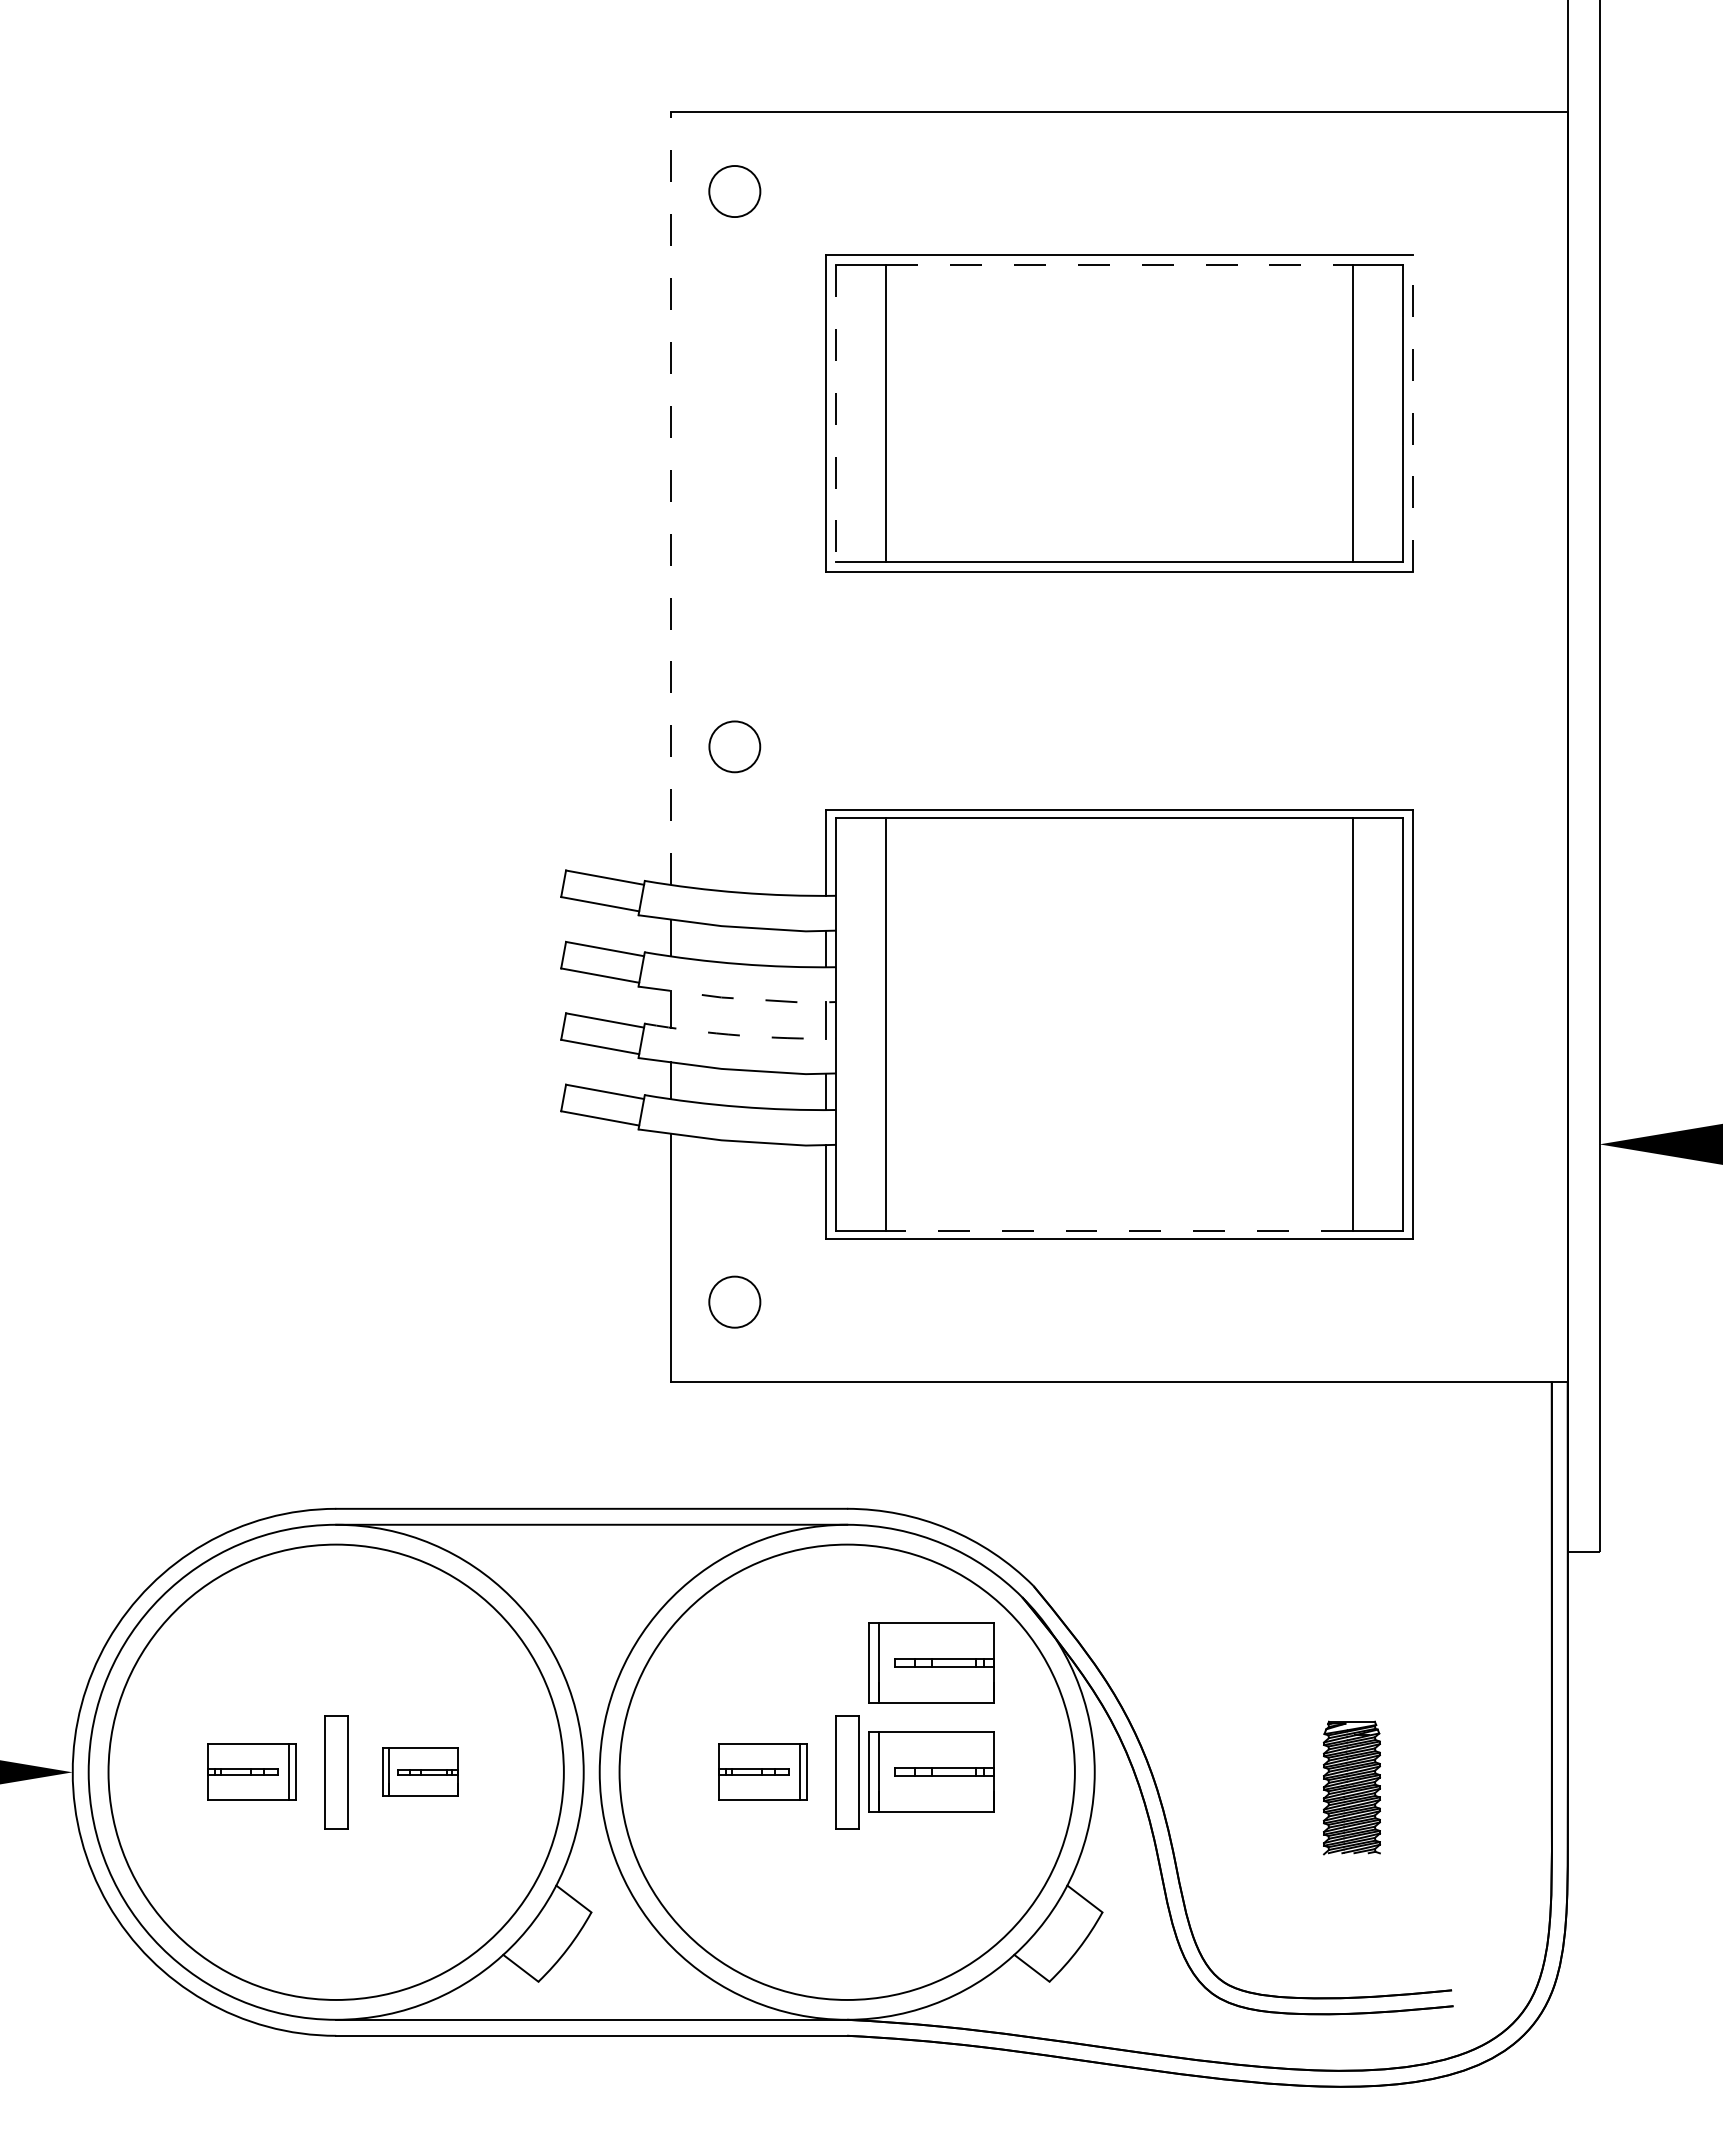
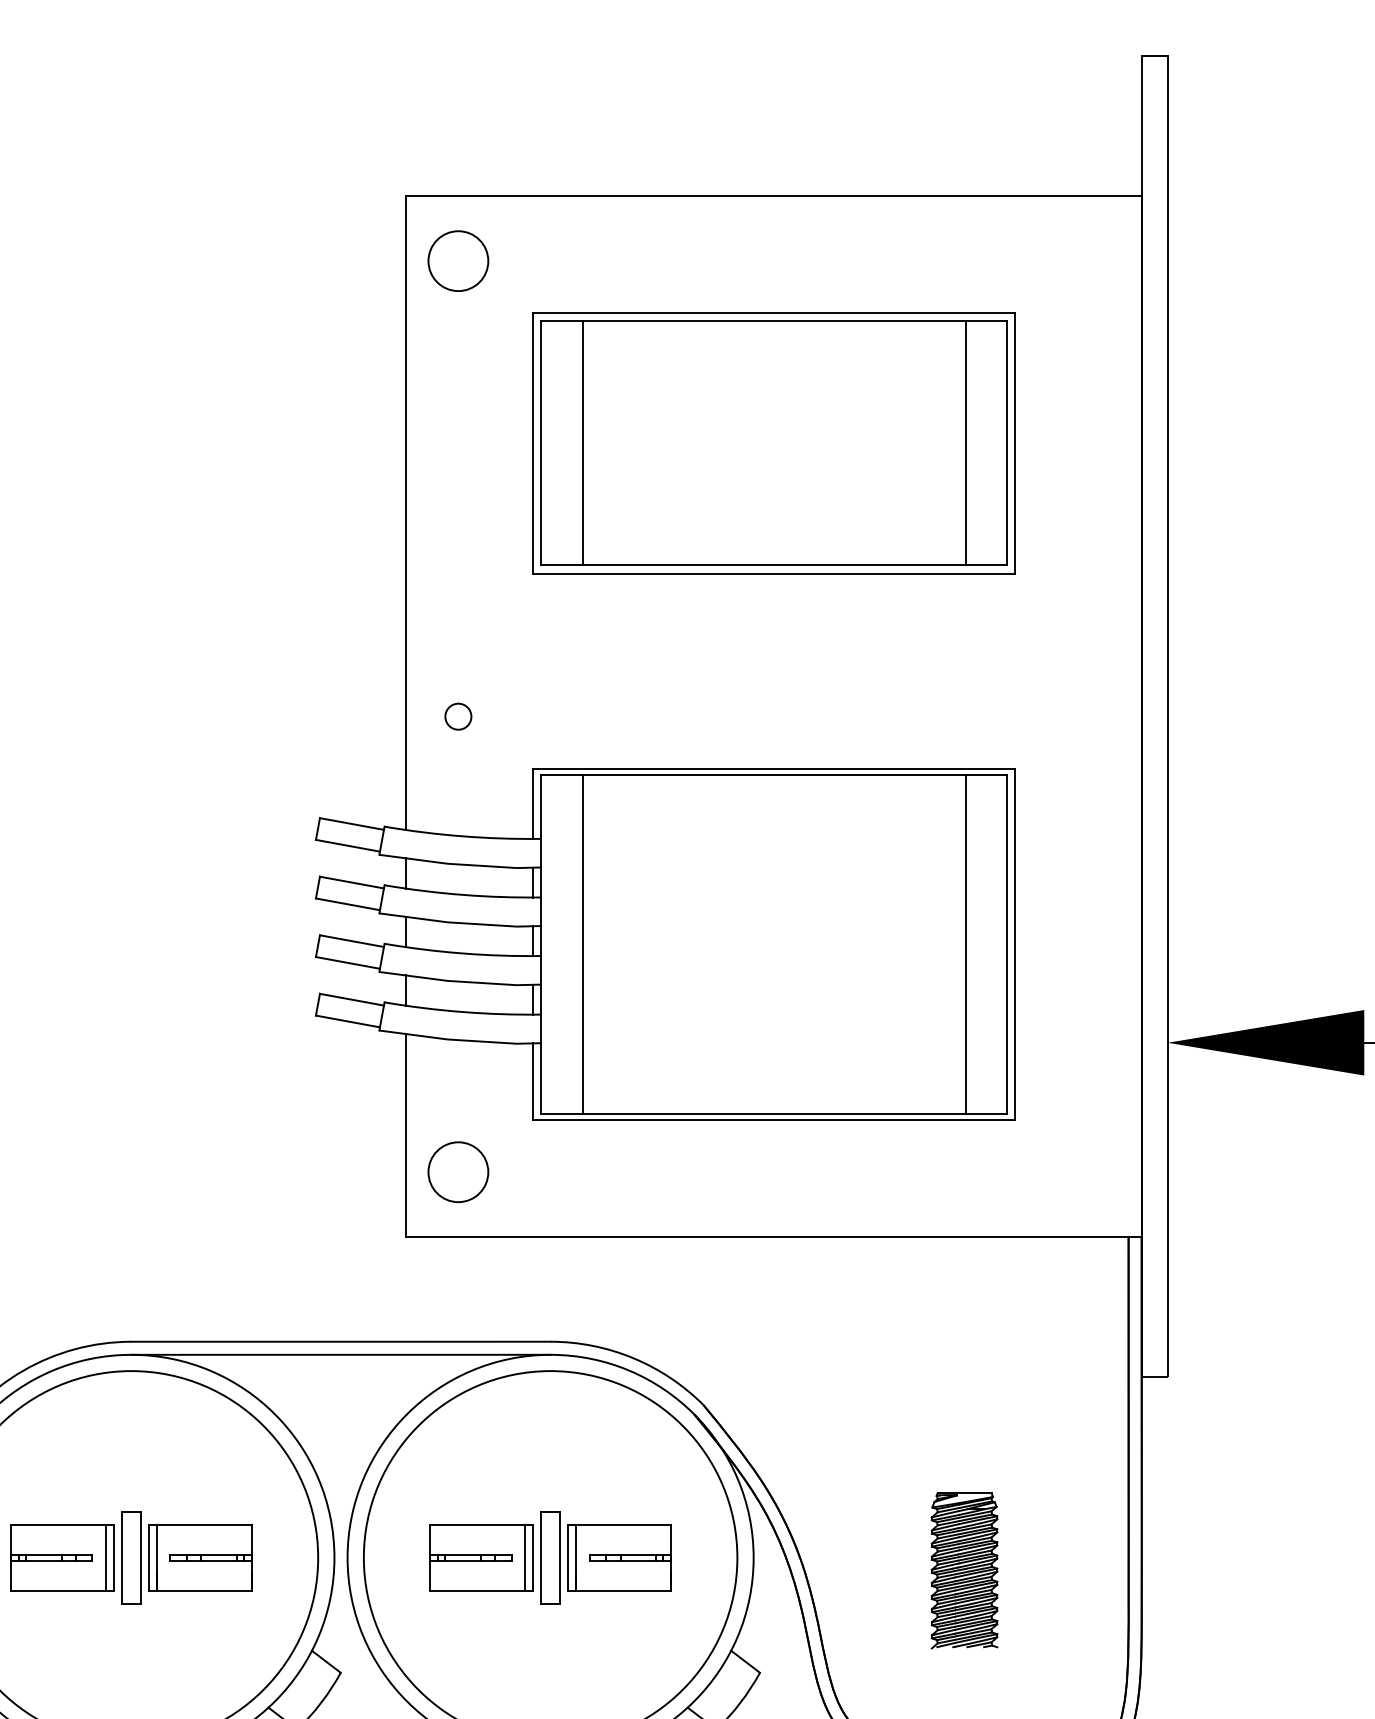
circle: (734, 191) -> (458, 261), size x1.43
line: (1120, 264) -> (774, 321), dashed -> solid
line: (835, 413) -> (540, 443), dashed -> solid
line: (1413, 413) -> (1015, 443), dashed -> solid
line: (671, 498) -> (406, 512), dashed -> solid
circle: (734, 746) -> (458, 716), size x0.62
line: (737, 998) -> (460, 923), dashed -> solid
arc: (740, 1035) -> (463, 953), dashed -> solid
line: (1119, 1230) -> (773, 1113), dashed -> solid
circle: (734, 1301) -> (458, 1171), size x1.43
part: (931, 1662) -> (619, 1467), removed
part: (251, 1771) -> (61, 1557), size x1.43
part: (420, 1771) -> (200, 1557), size x1.67
part: (762, 1771) -> (481, 1557), size x1.43
part: (1351, 1787) -> (964, 1570), size x1.43

